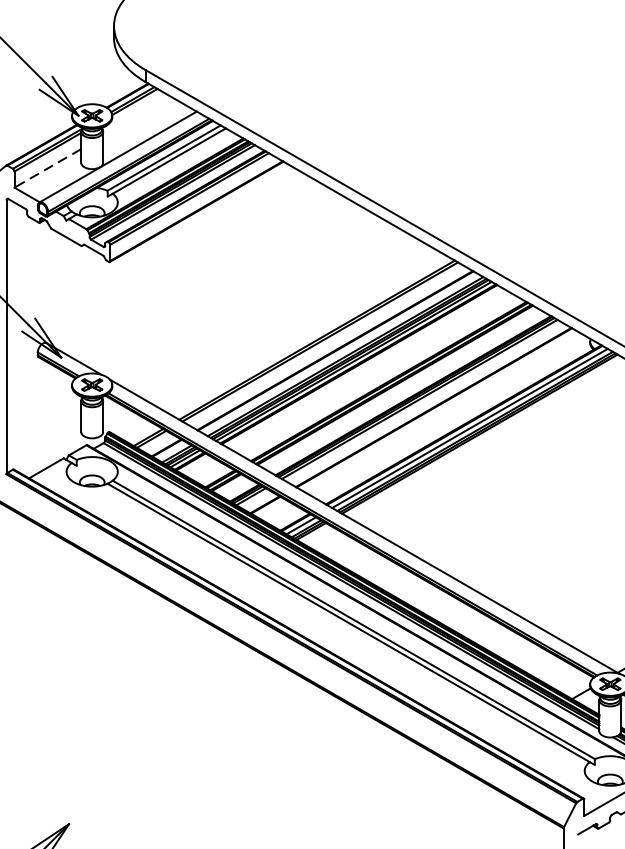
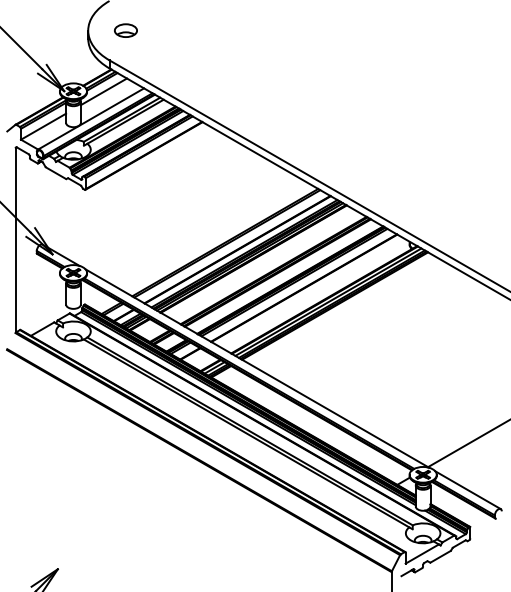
part: (169, 25) -> (125, 30), added
line: (136, 116) -> (103, 91), added
line: (47, 168) -> (43, 126), dashed -> solid

